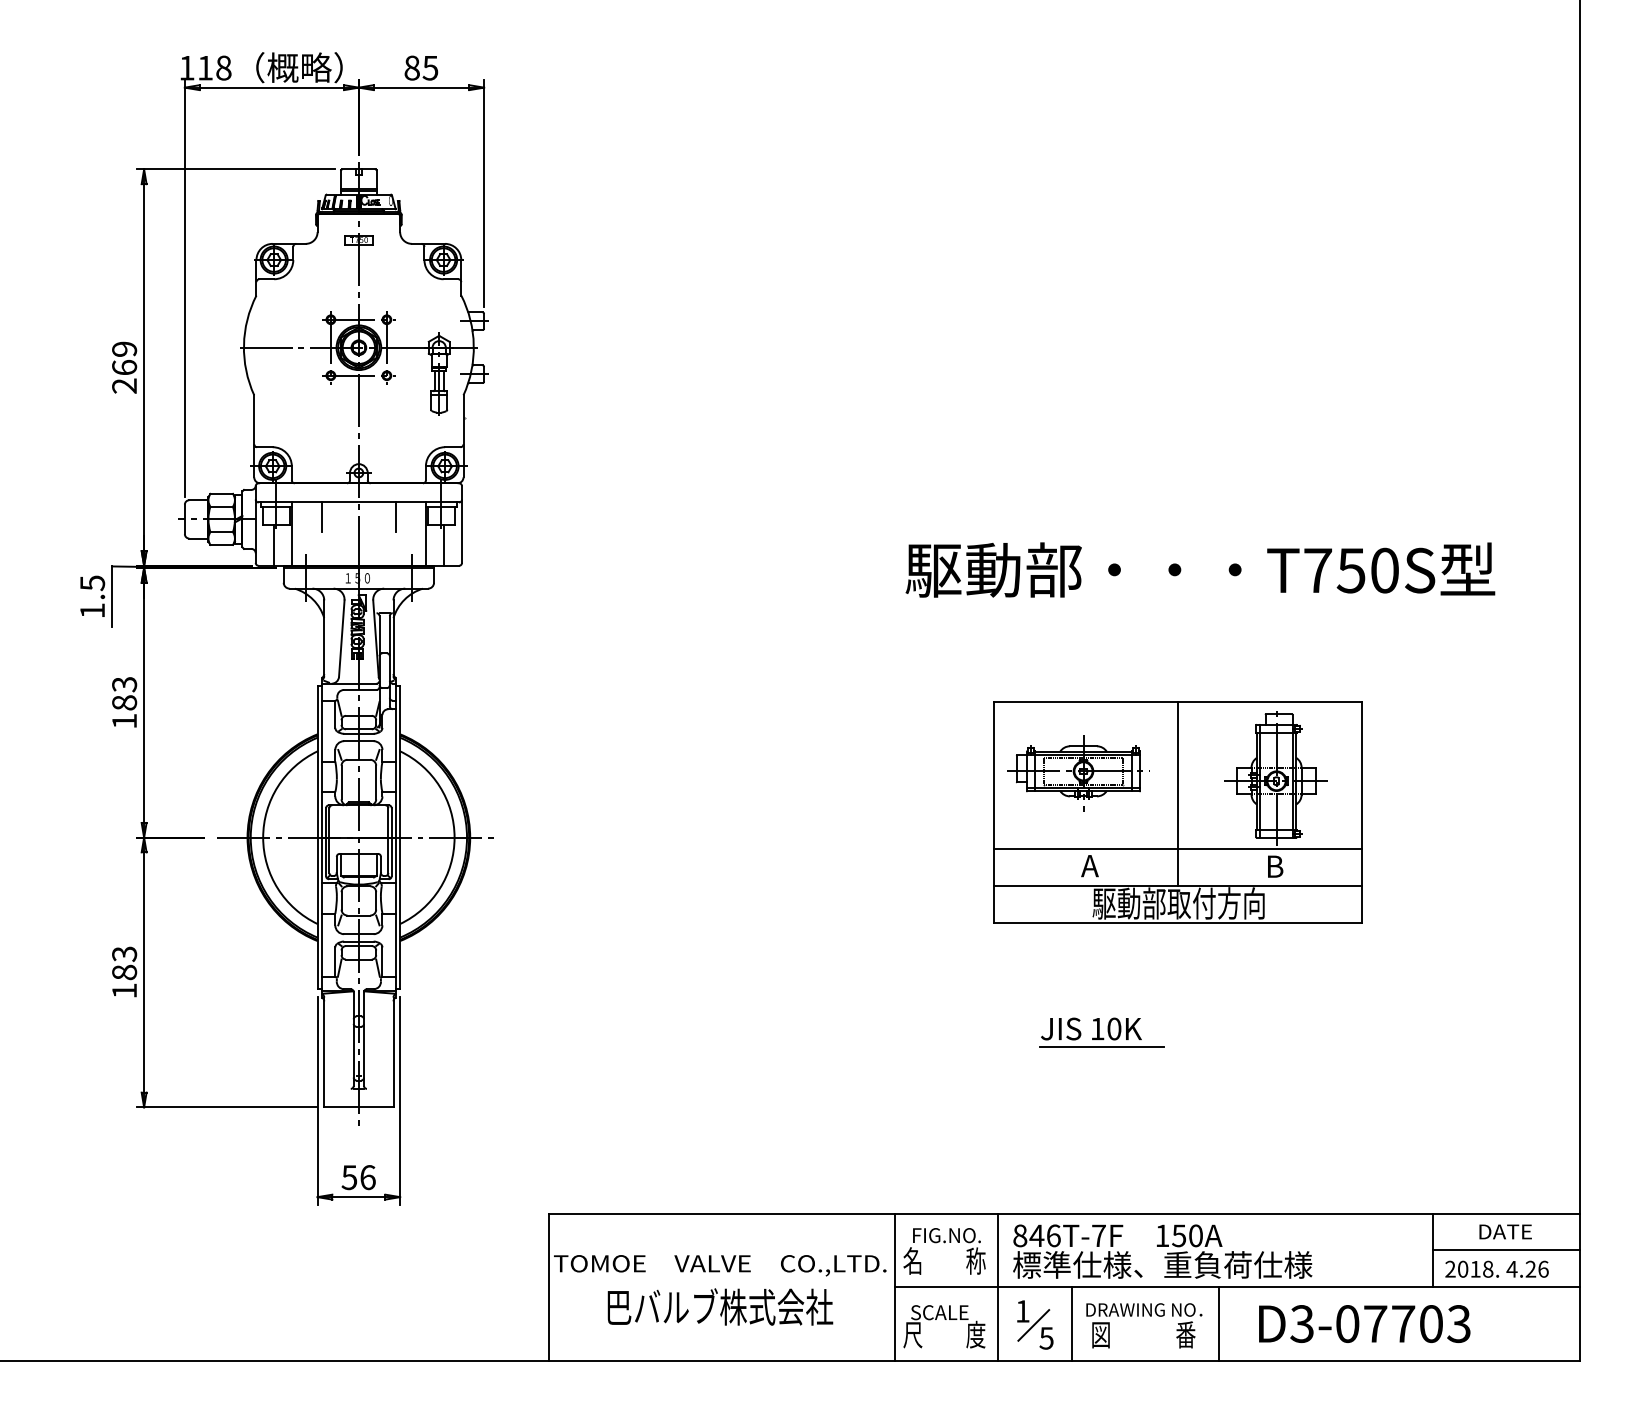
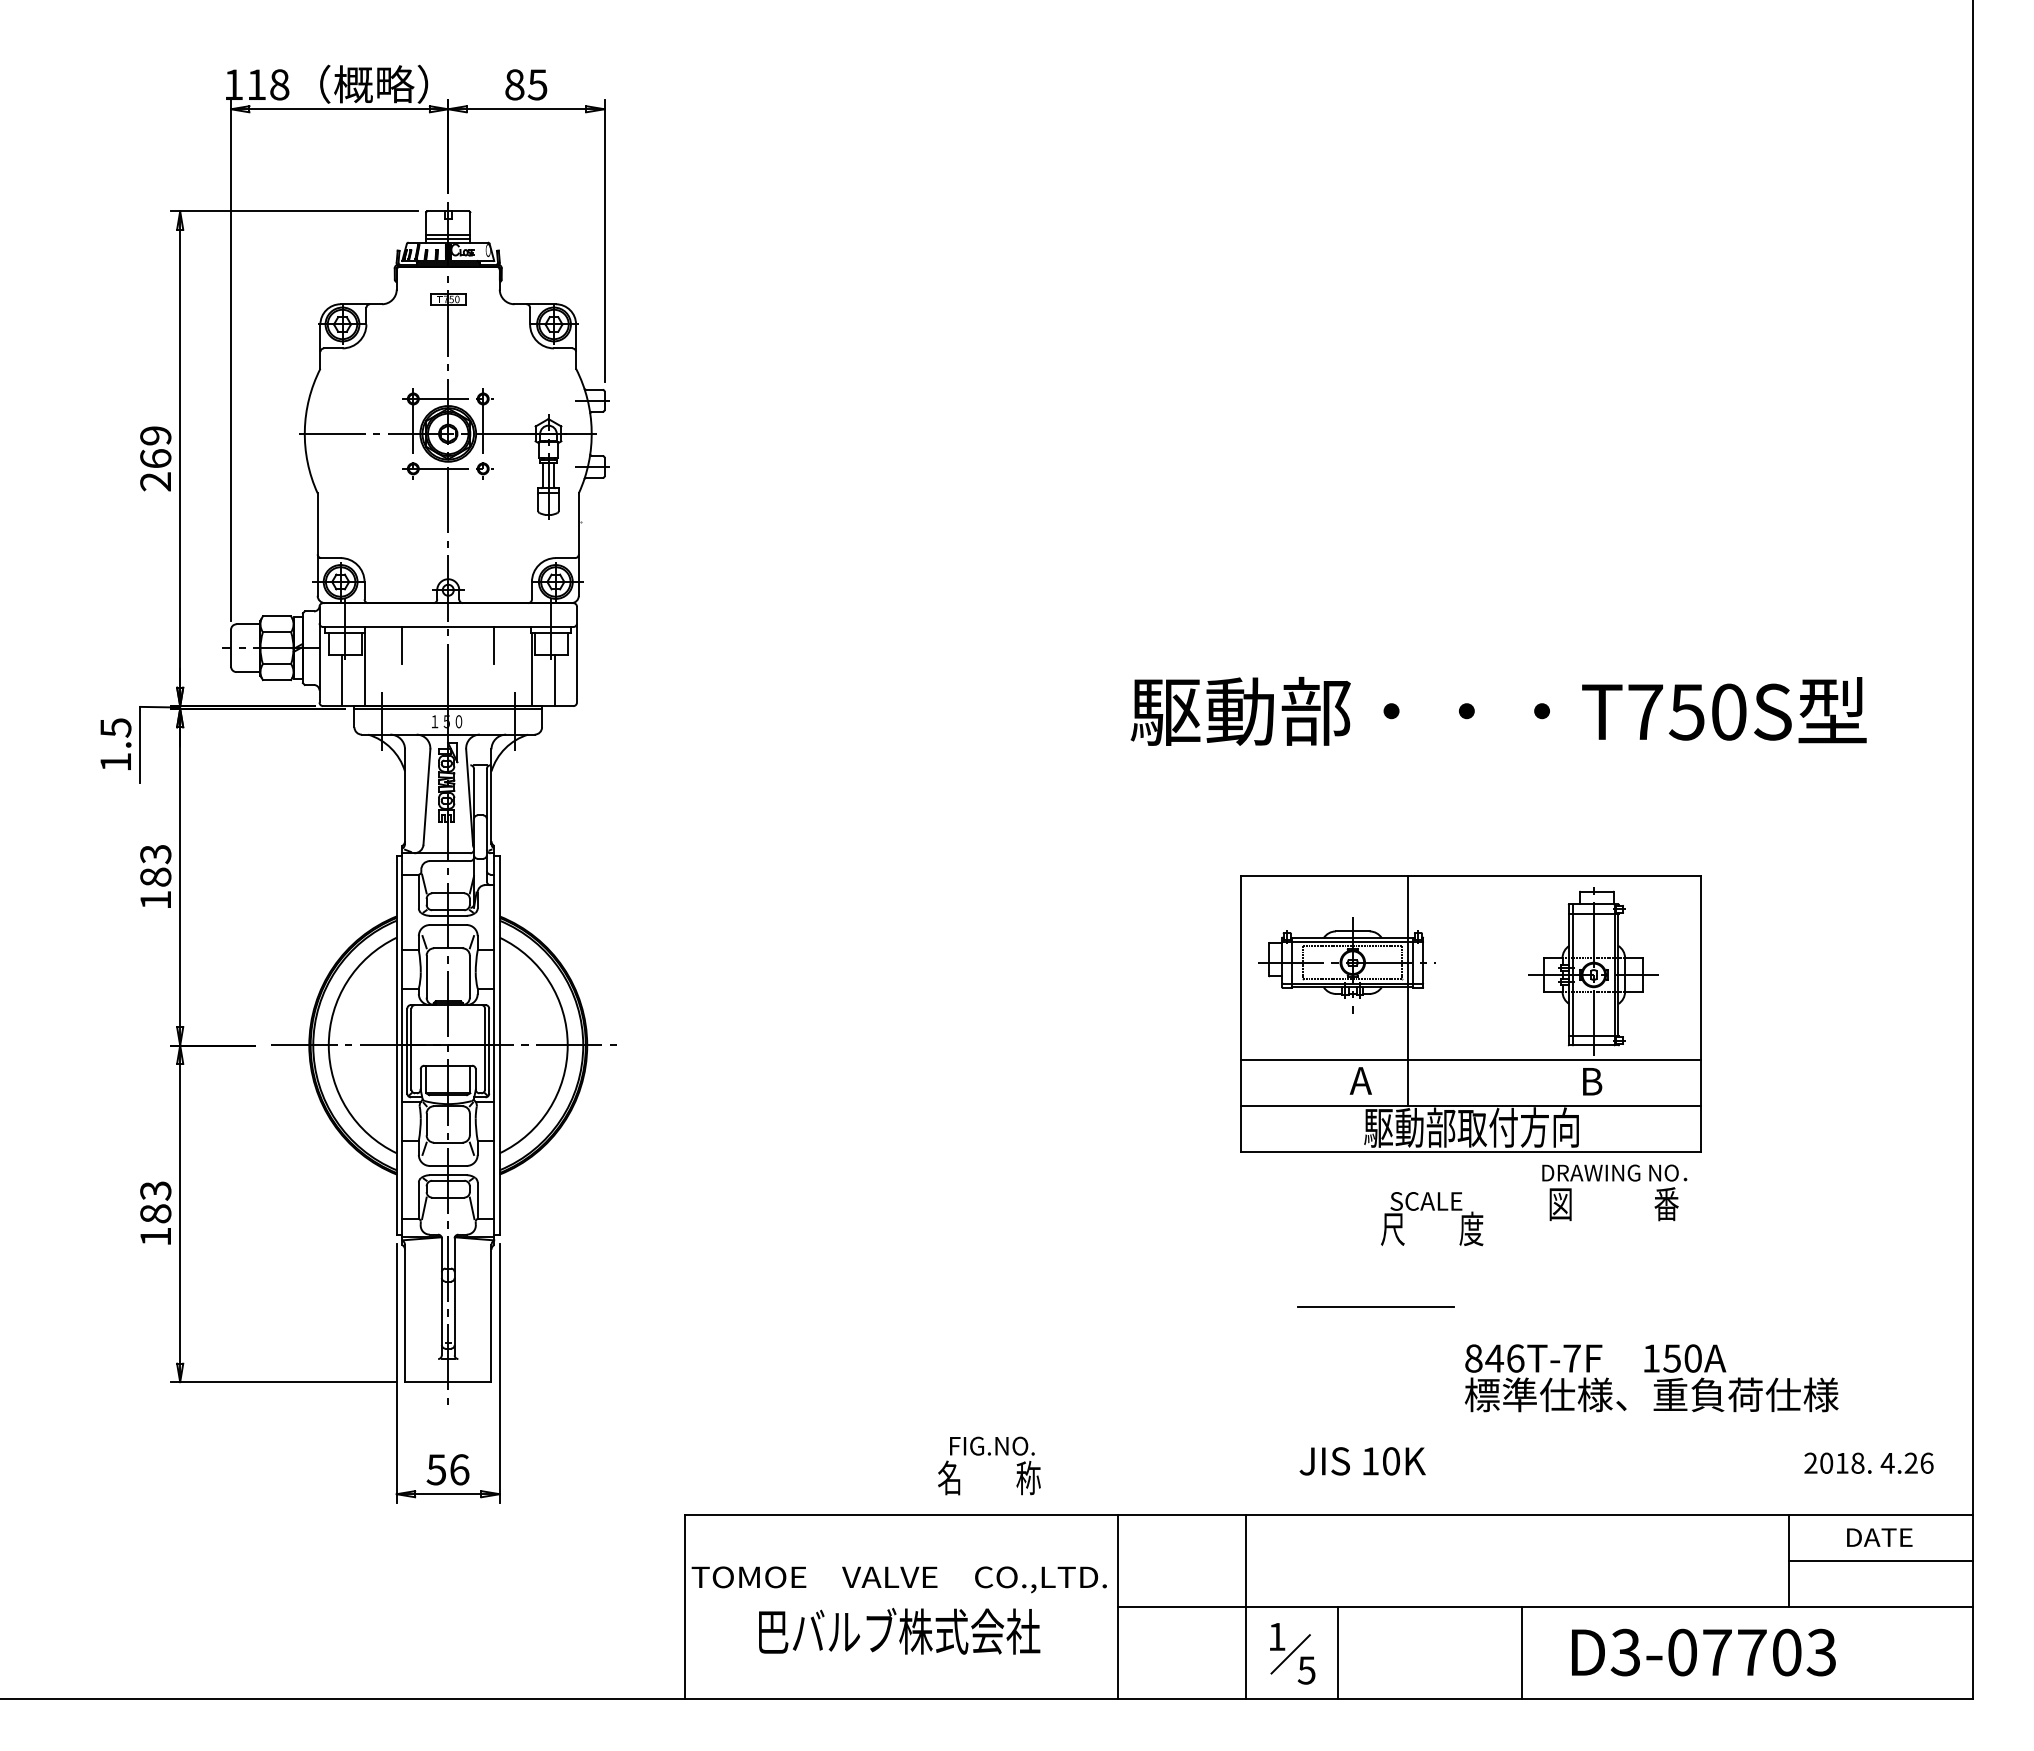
line: (1178, 793) -> (1408, 990), moved
text: (1091, 1029) -> (1362, 1461), moved
text: (944, 1251) -> (989, 1465), moved
text: (1162, 1251) -> (1651, 1378), moved
text: (1496, 1268) -> (1868, 1462), moved
text: (1144, 1325) -> (1614, 1192), moved
text: (944, 1327) -> (1432, 1219), moved

